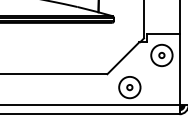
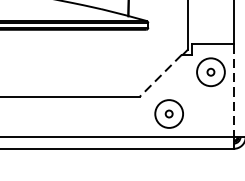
line: (123, 58) -> (160, 76), solid -> dashed
line: (179, 69) -> (233, 90), solid -> dashed

